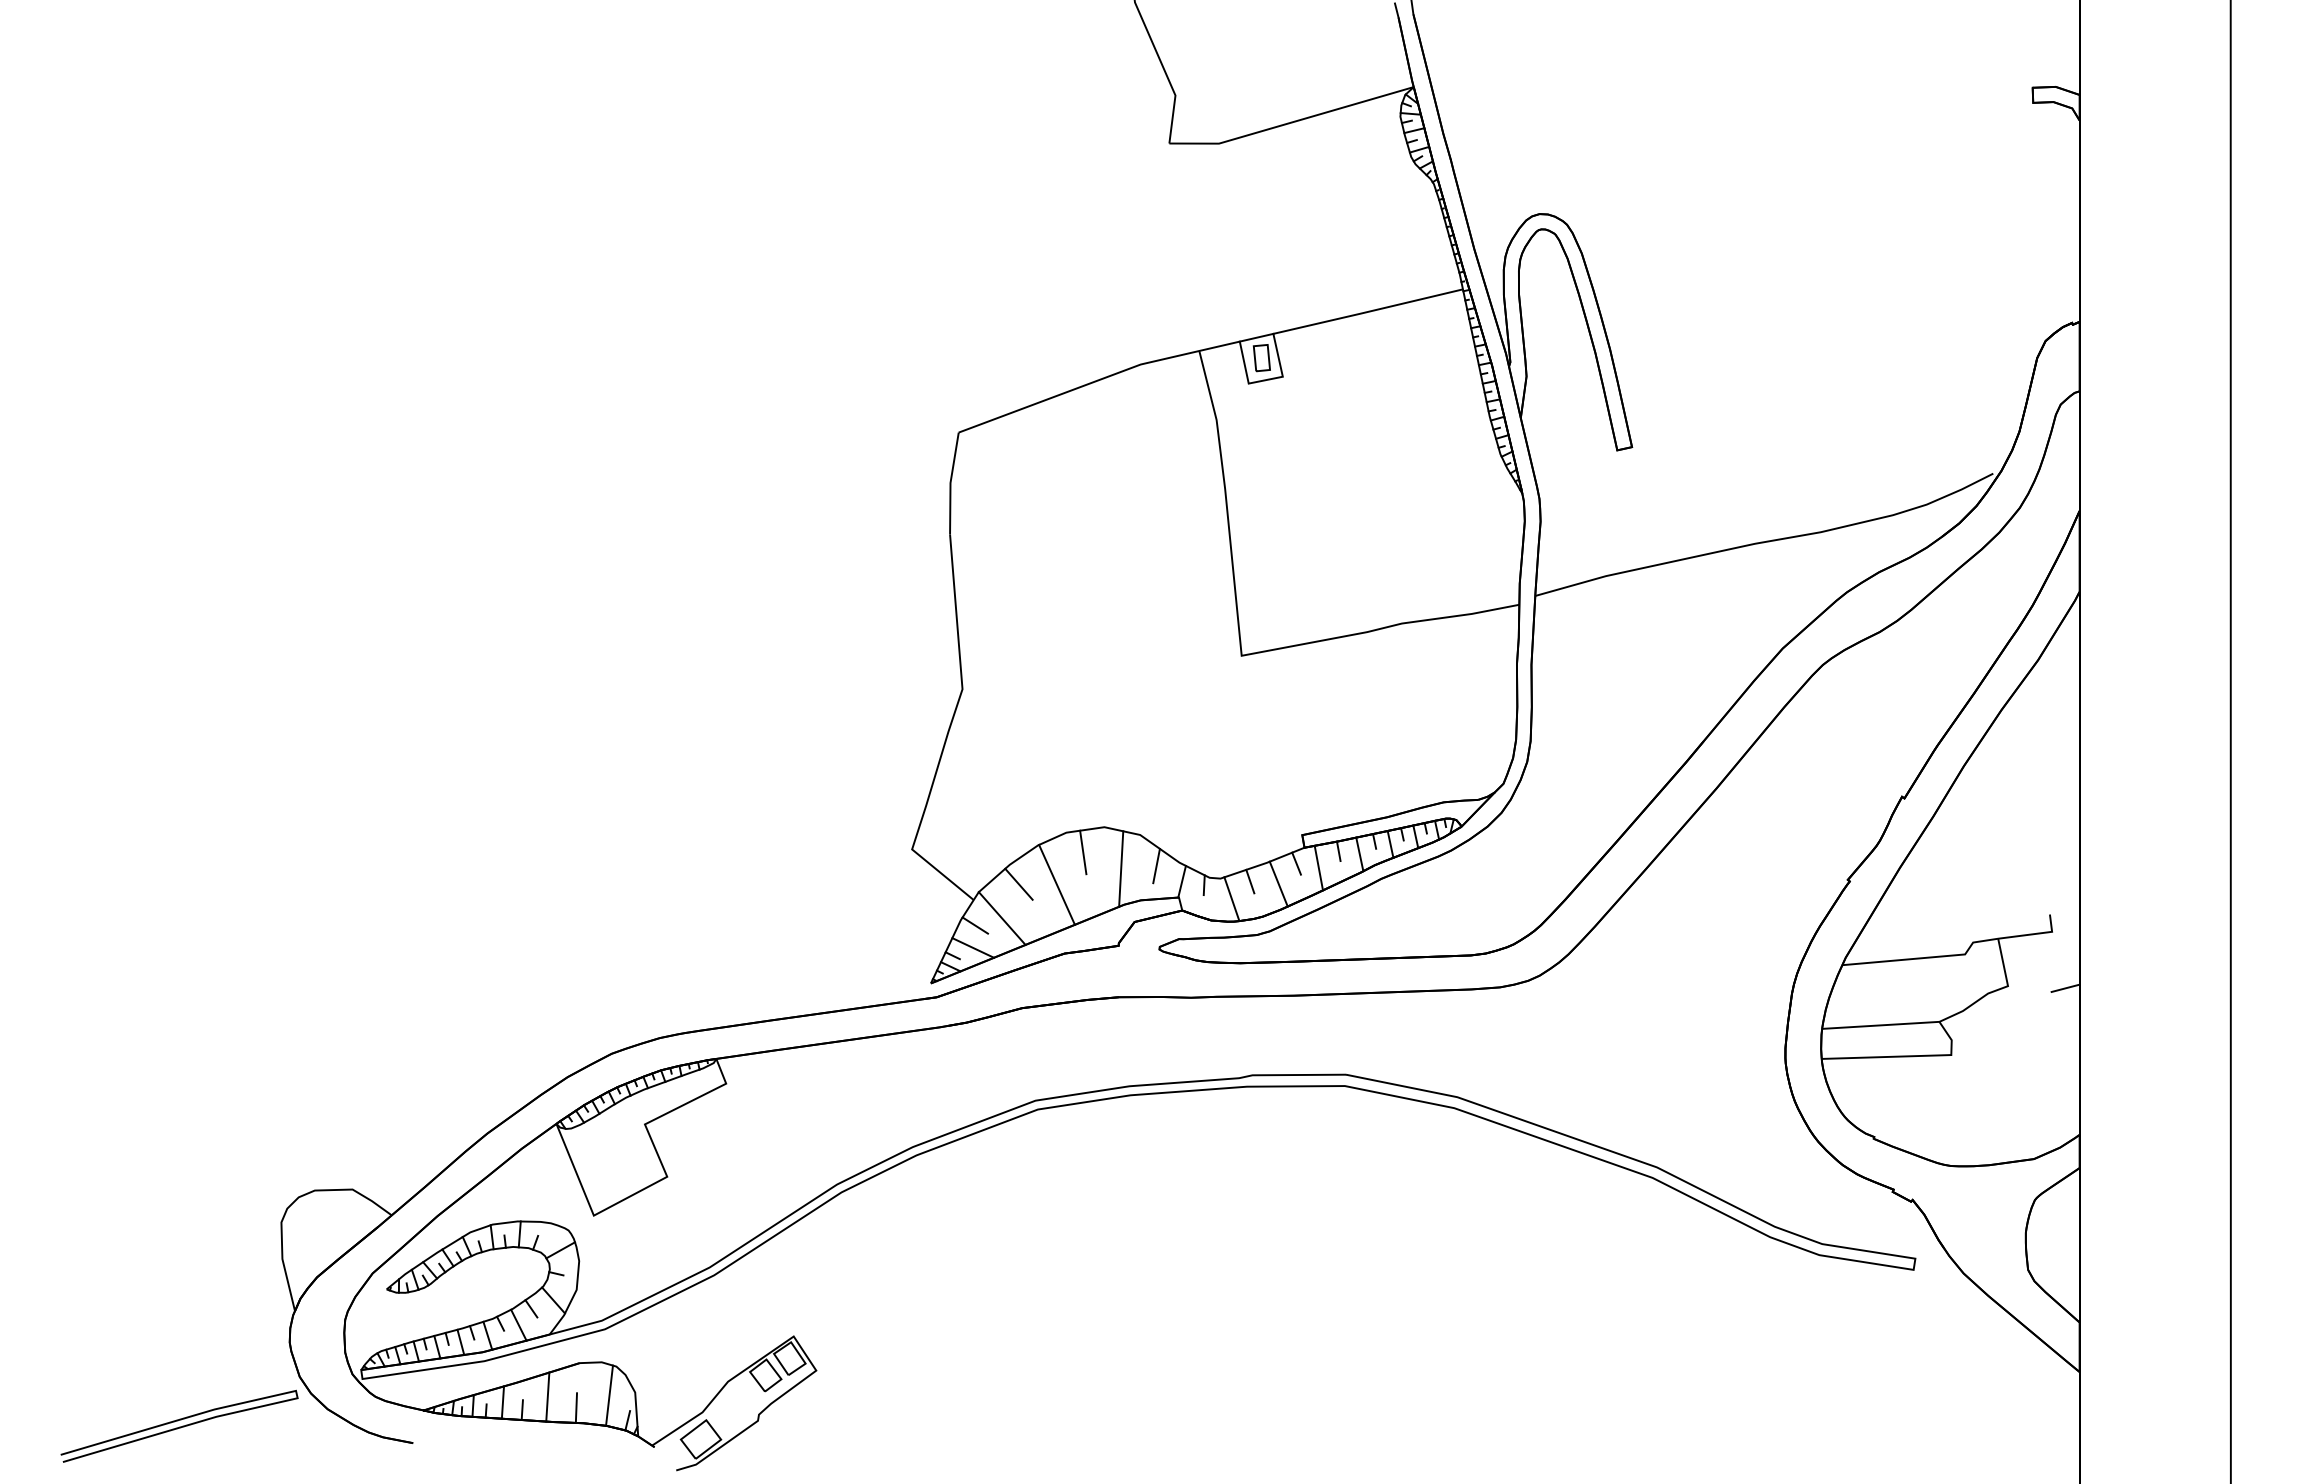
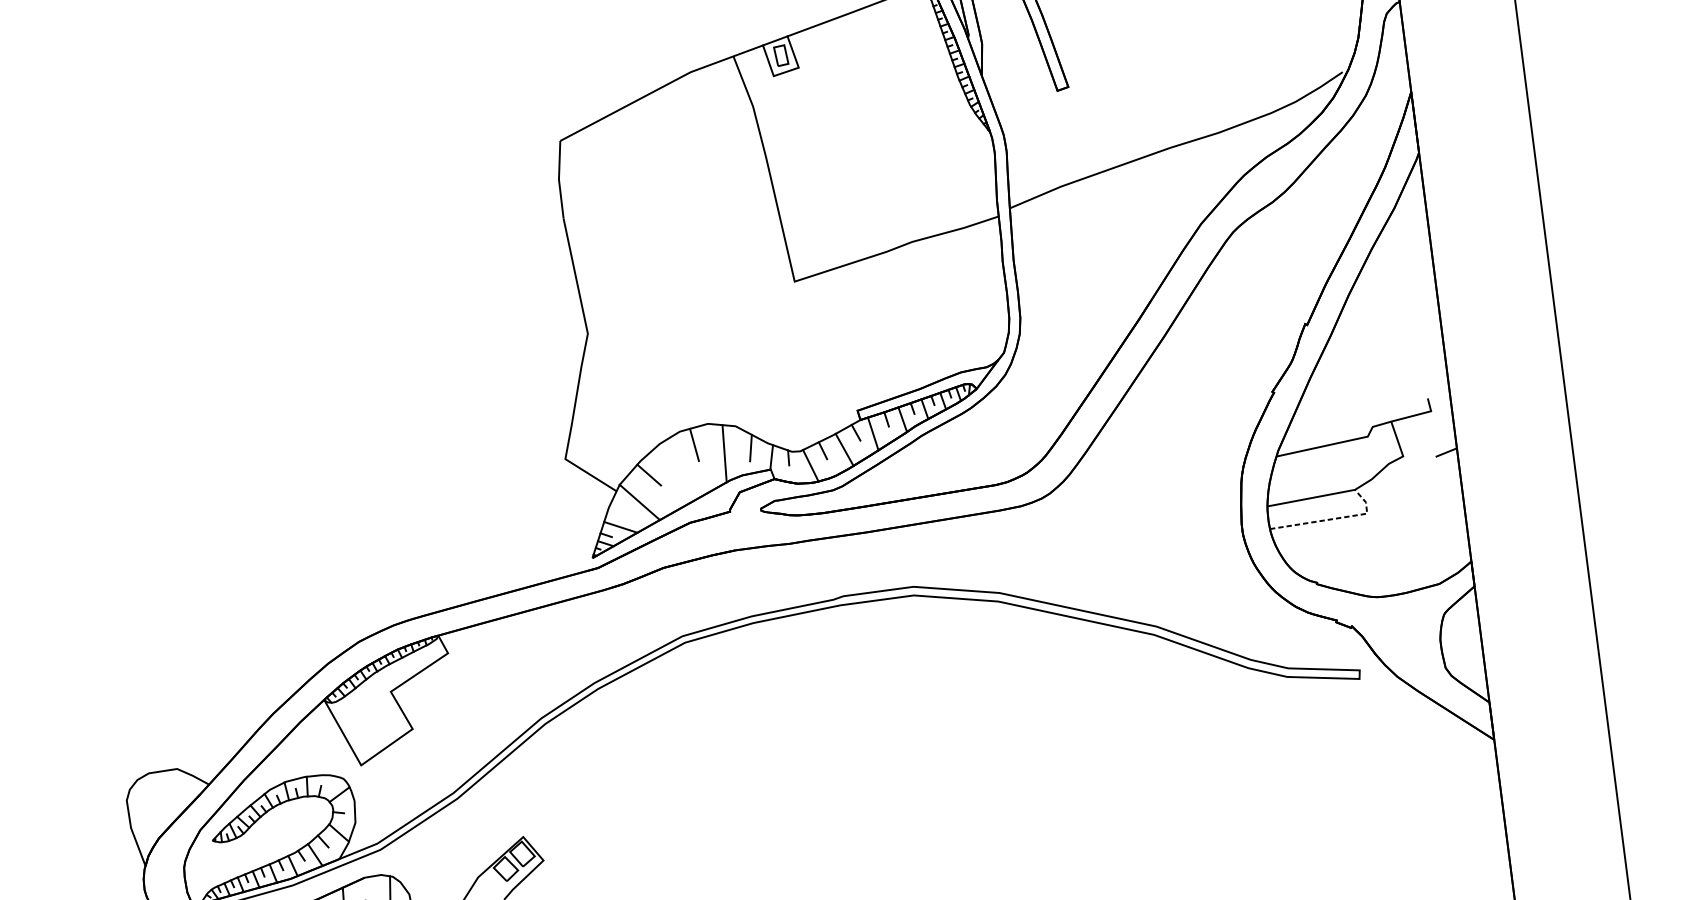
line: (1056, 884) -> (677, 471), removed
line: (975, 925) -> (620, 510), removed
line: (1906, 1056) -> (1333, 519), solid -> dashed

